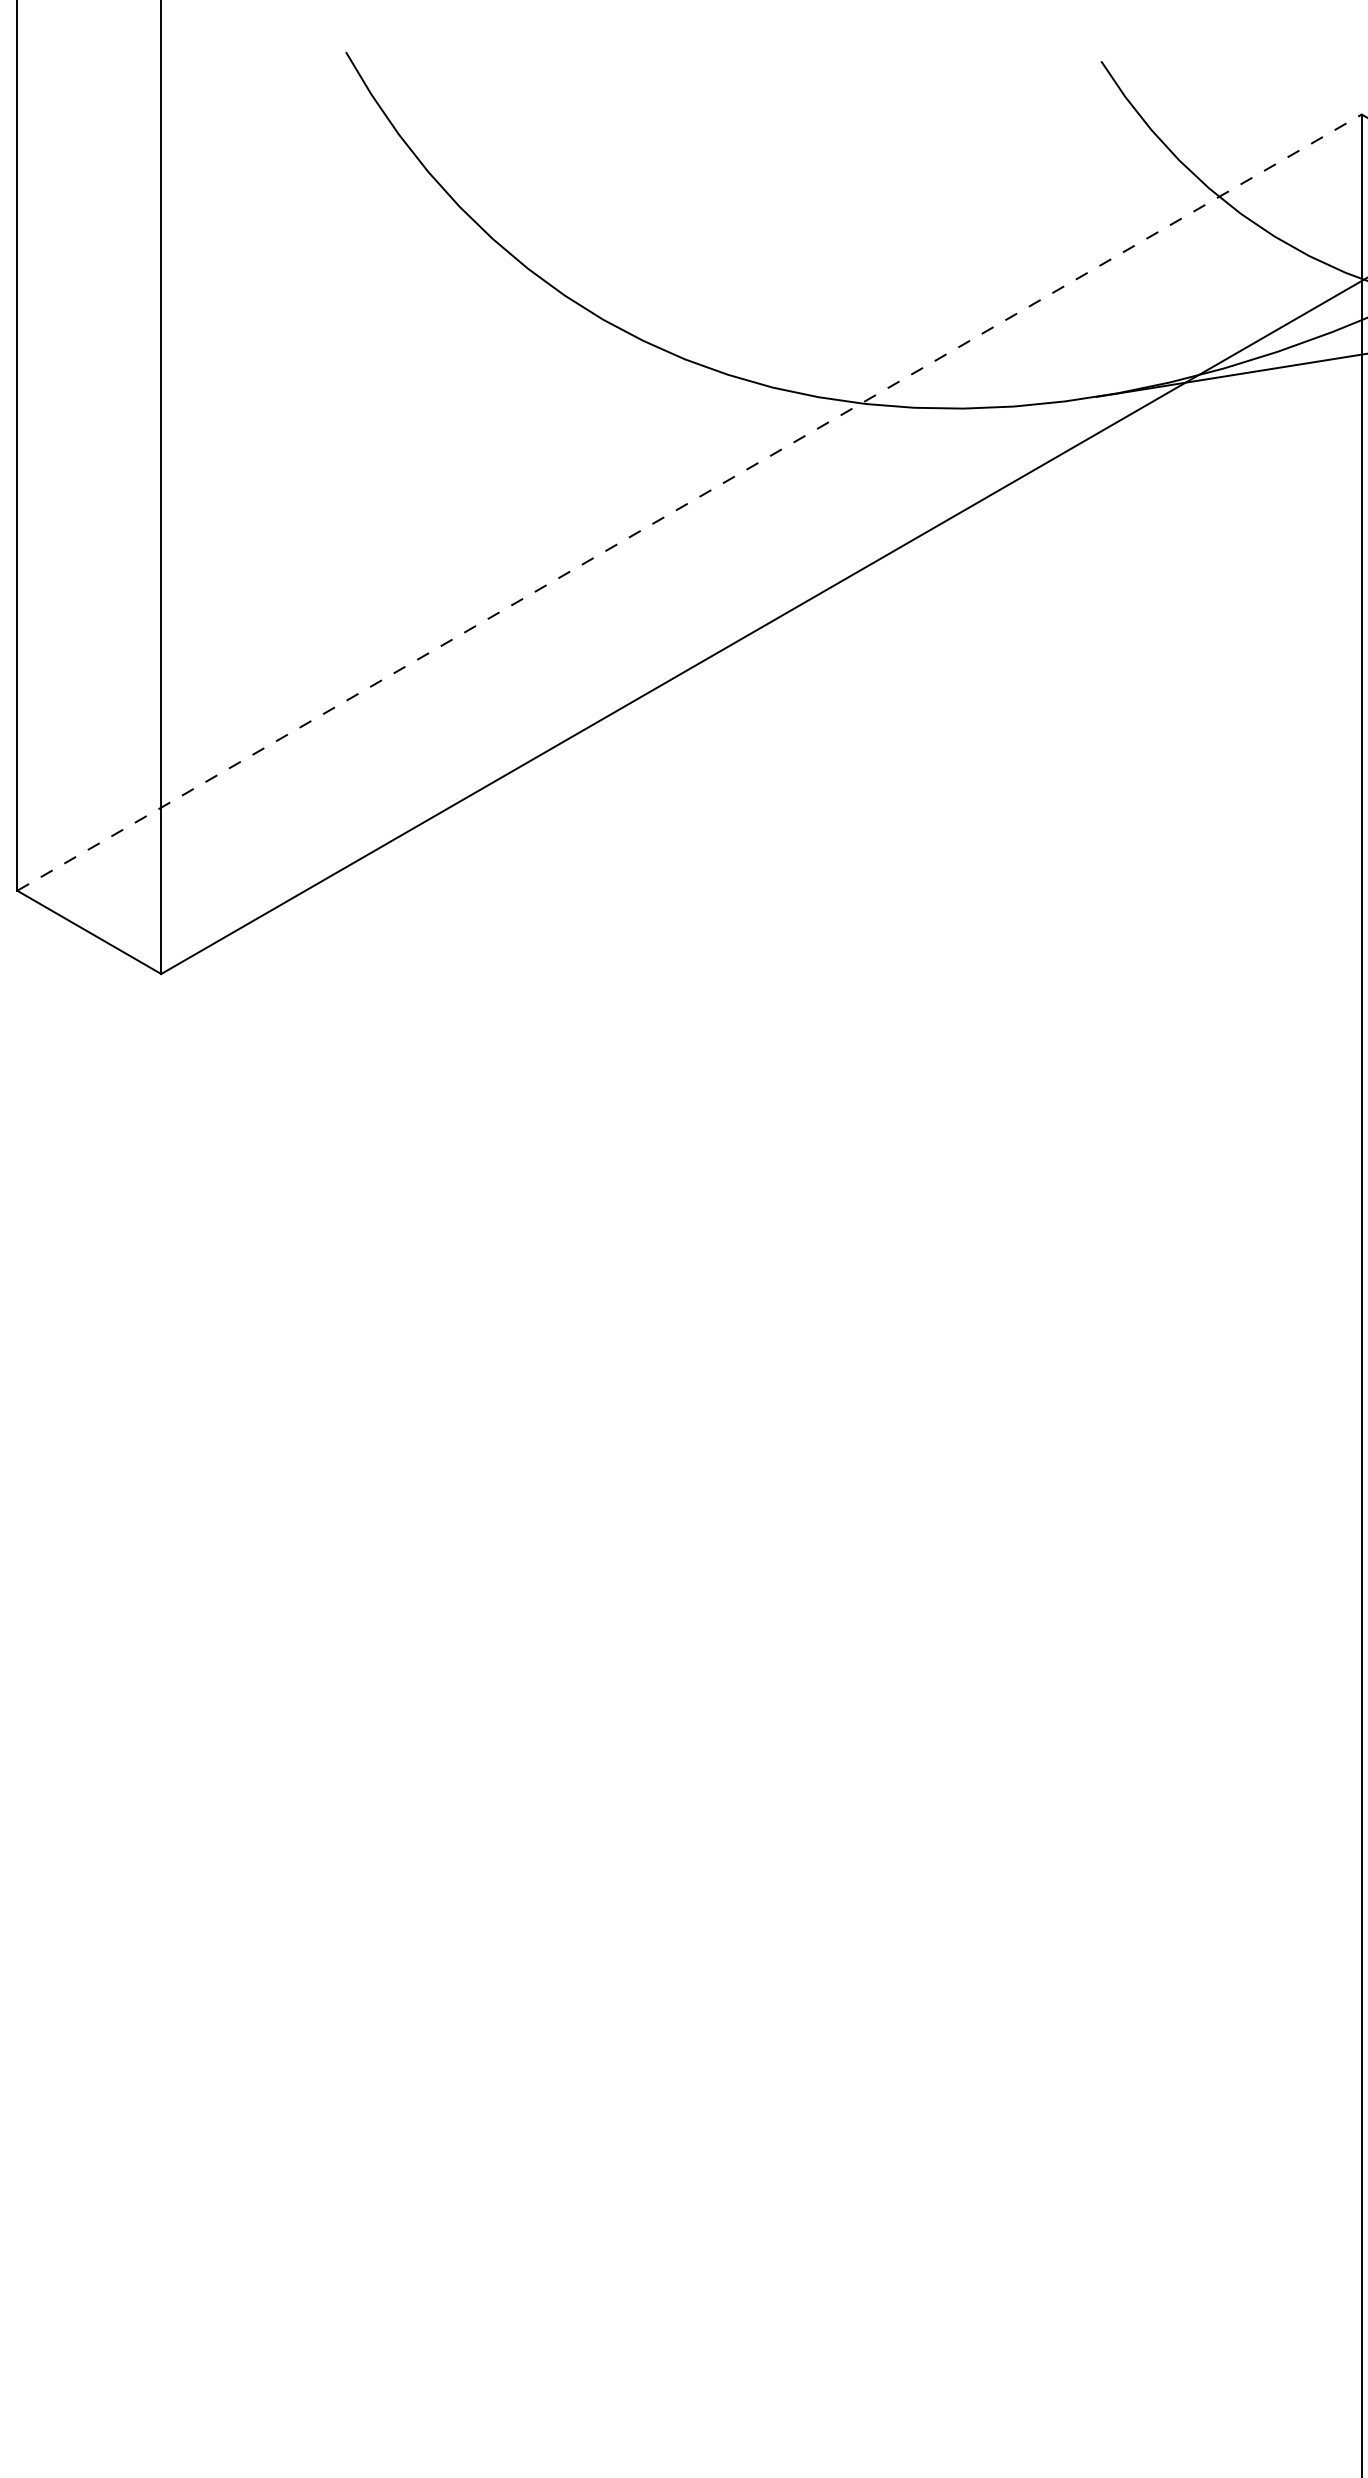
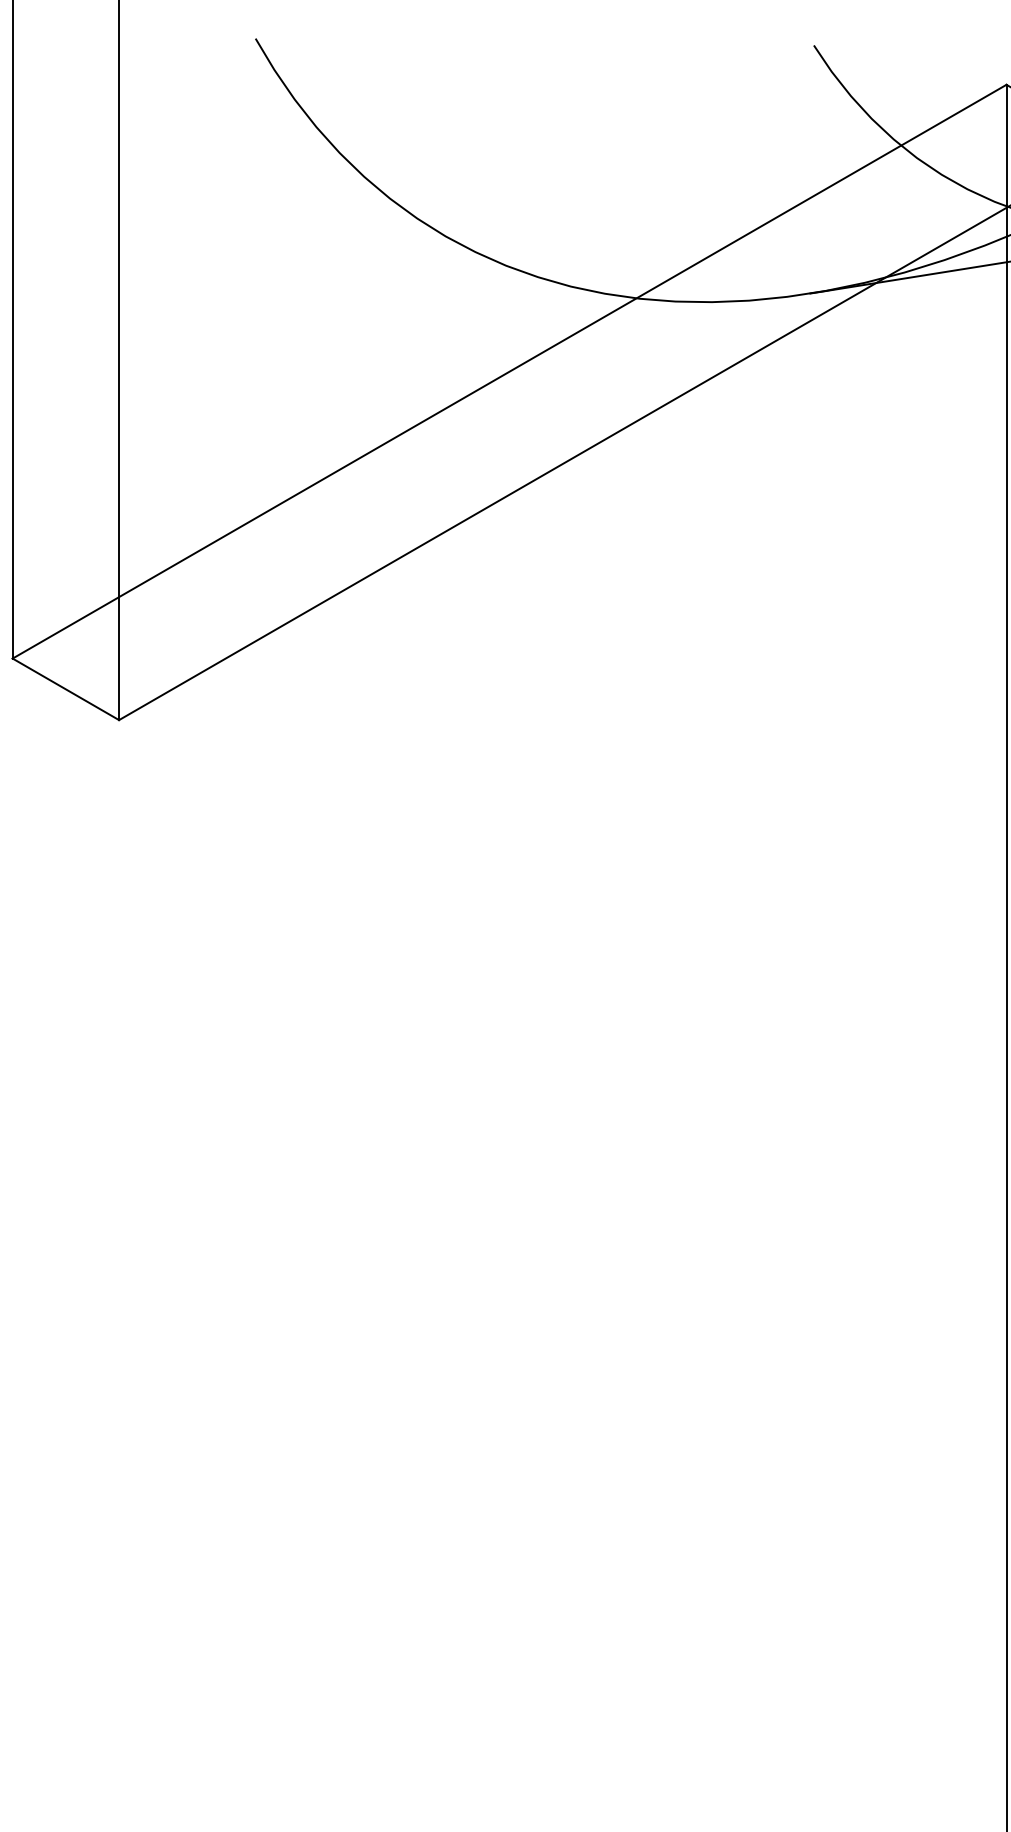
line: (689, 502) -> (509, 371), dashed -> solid

